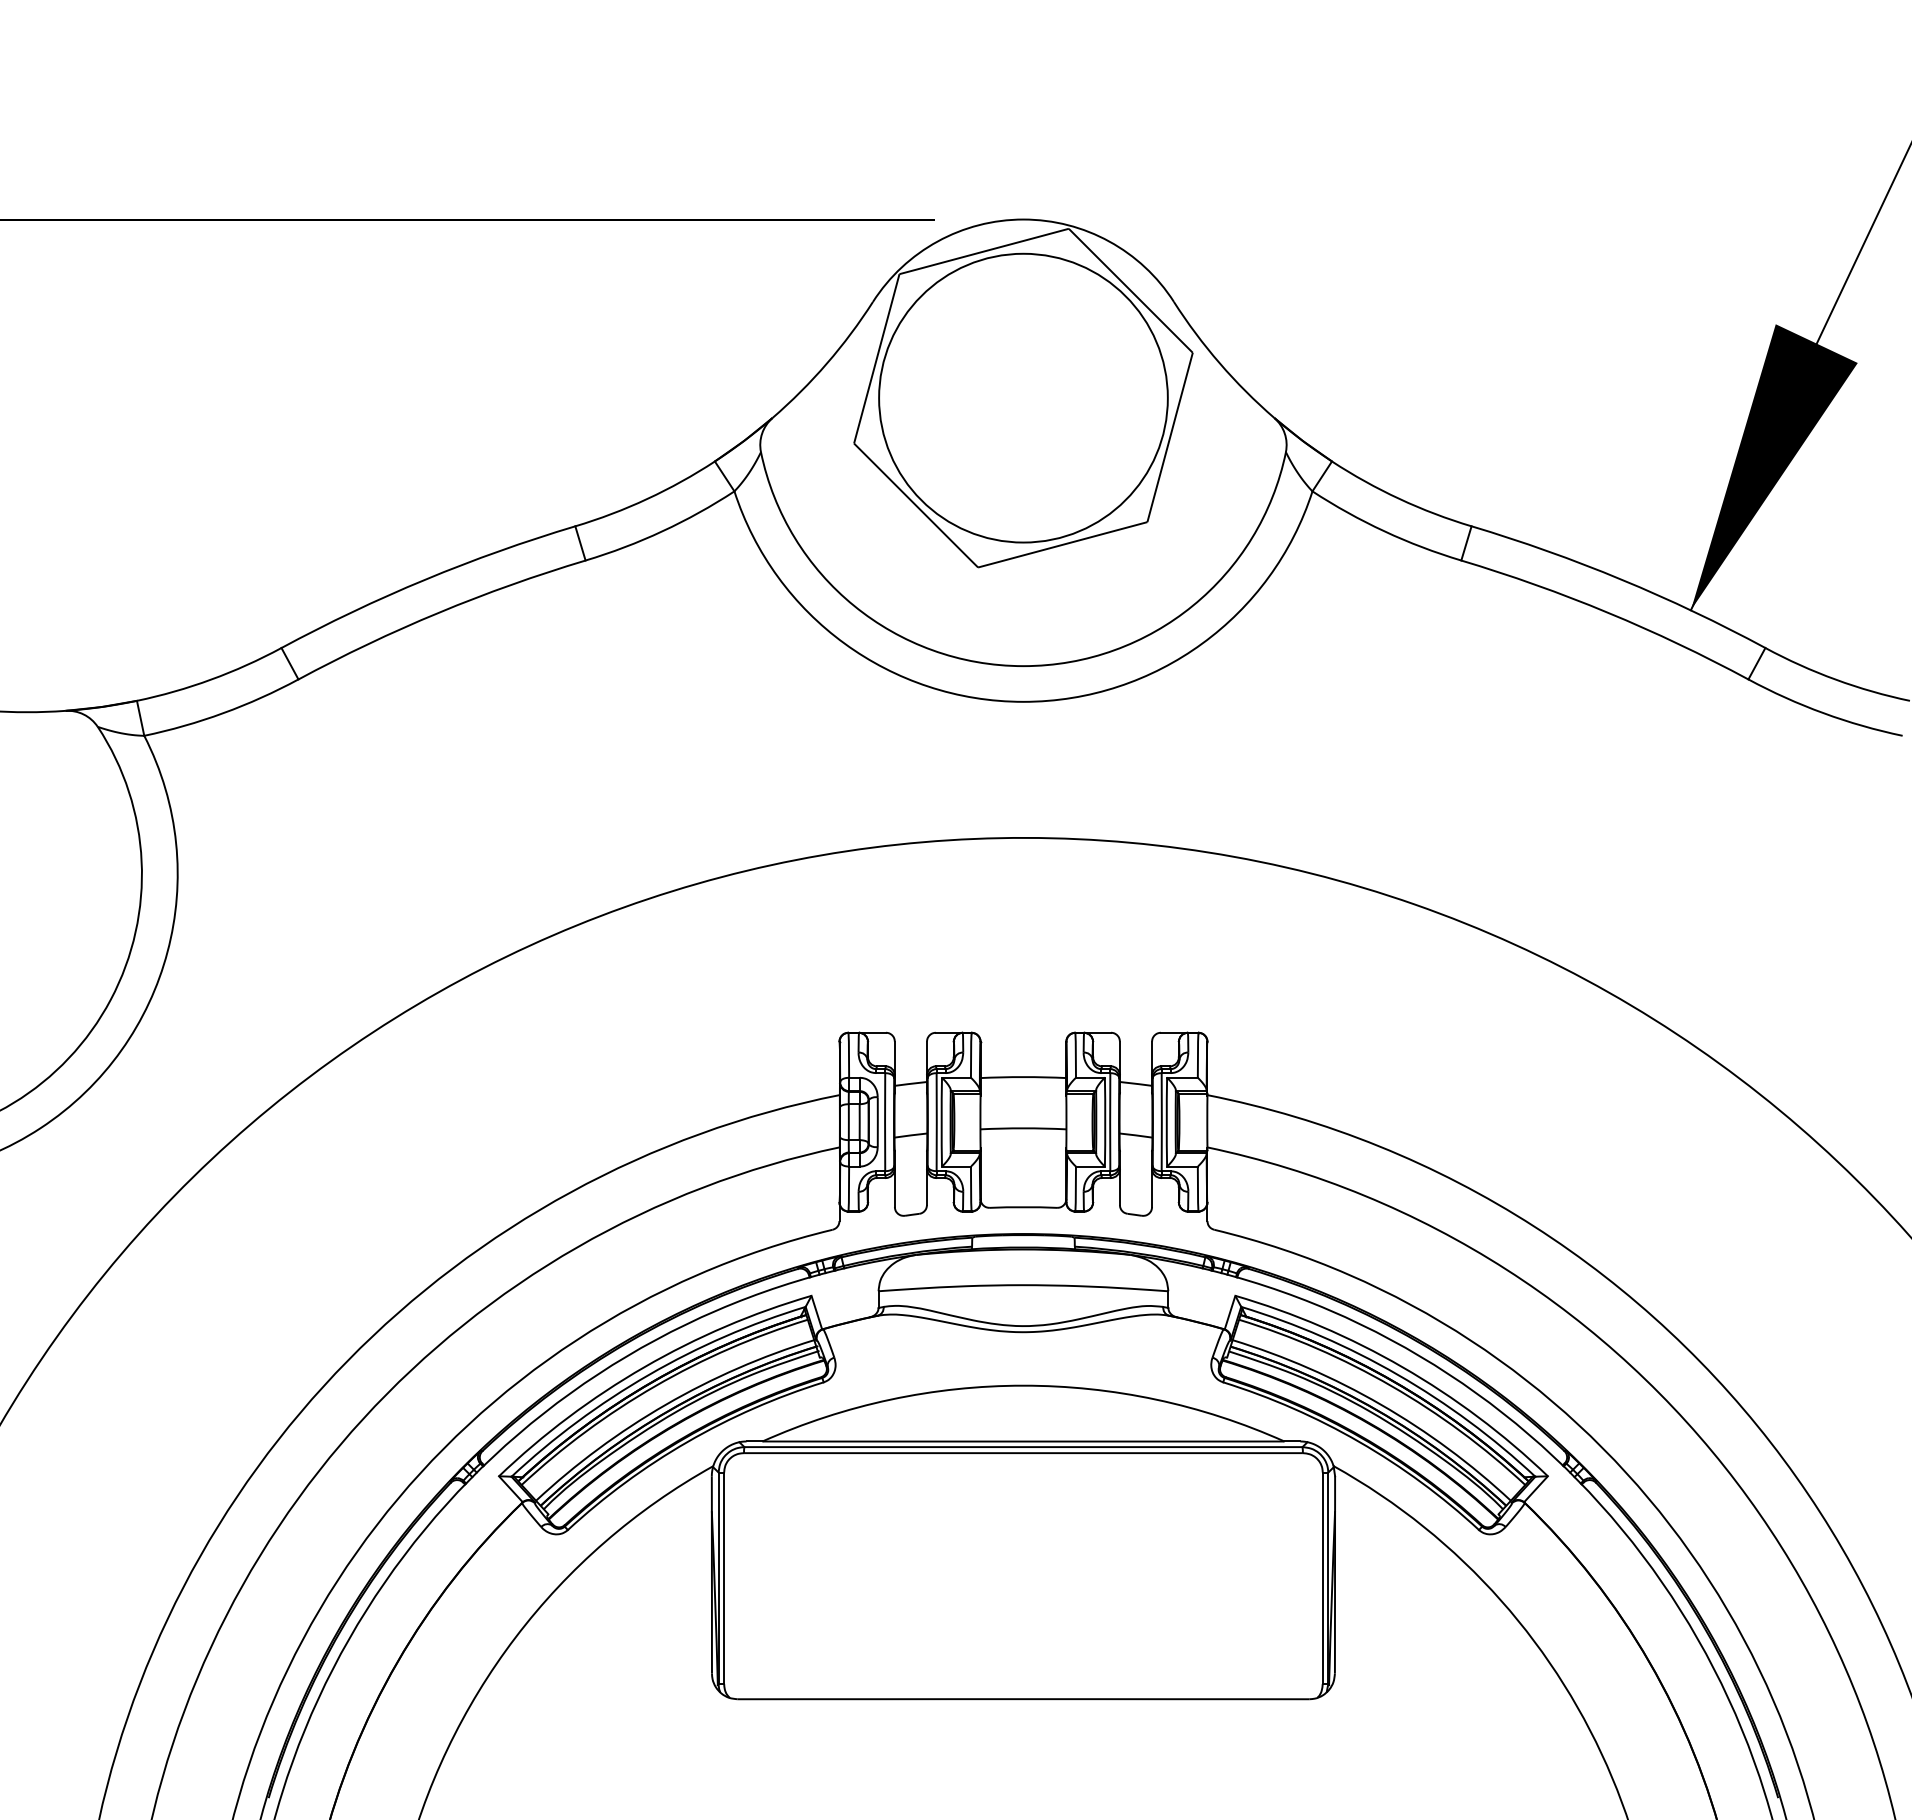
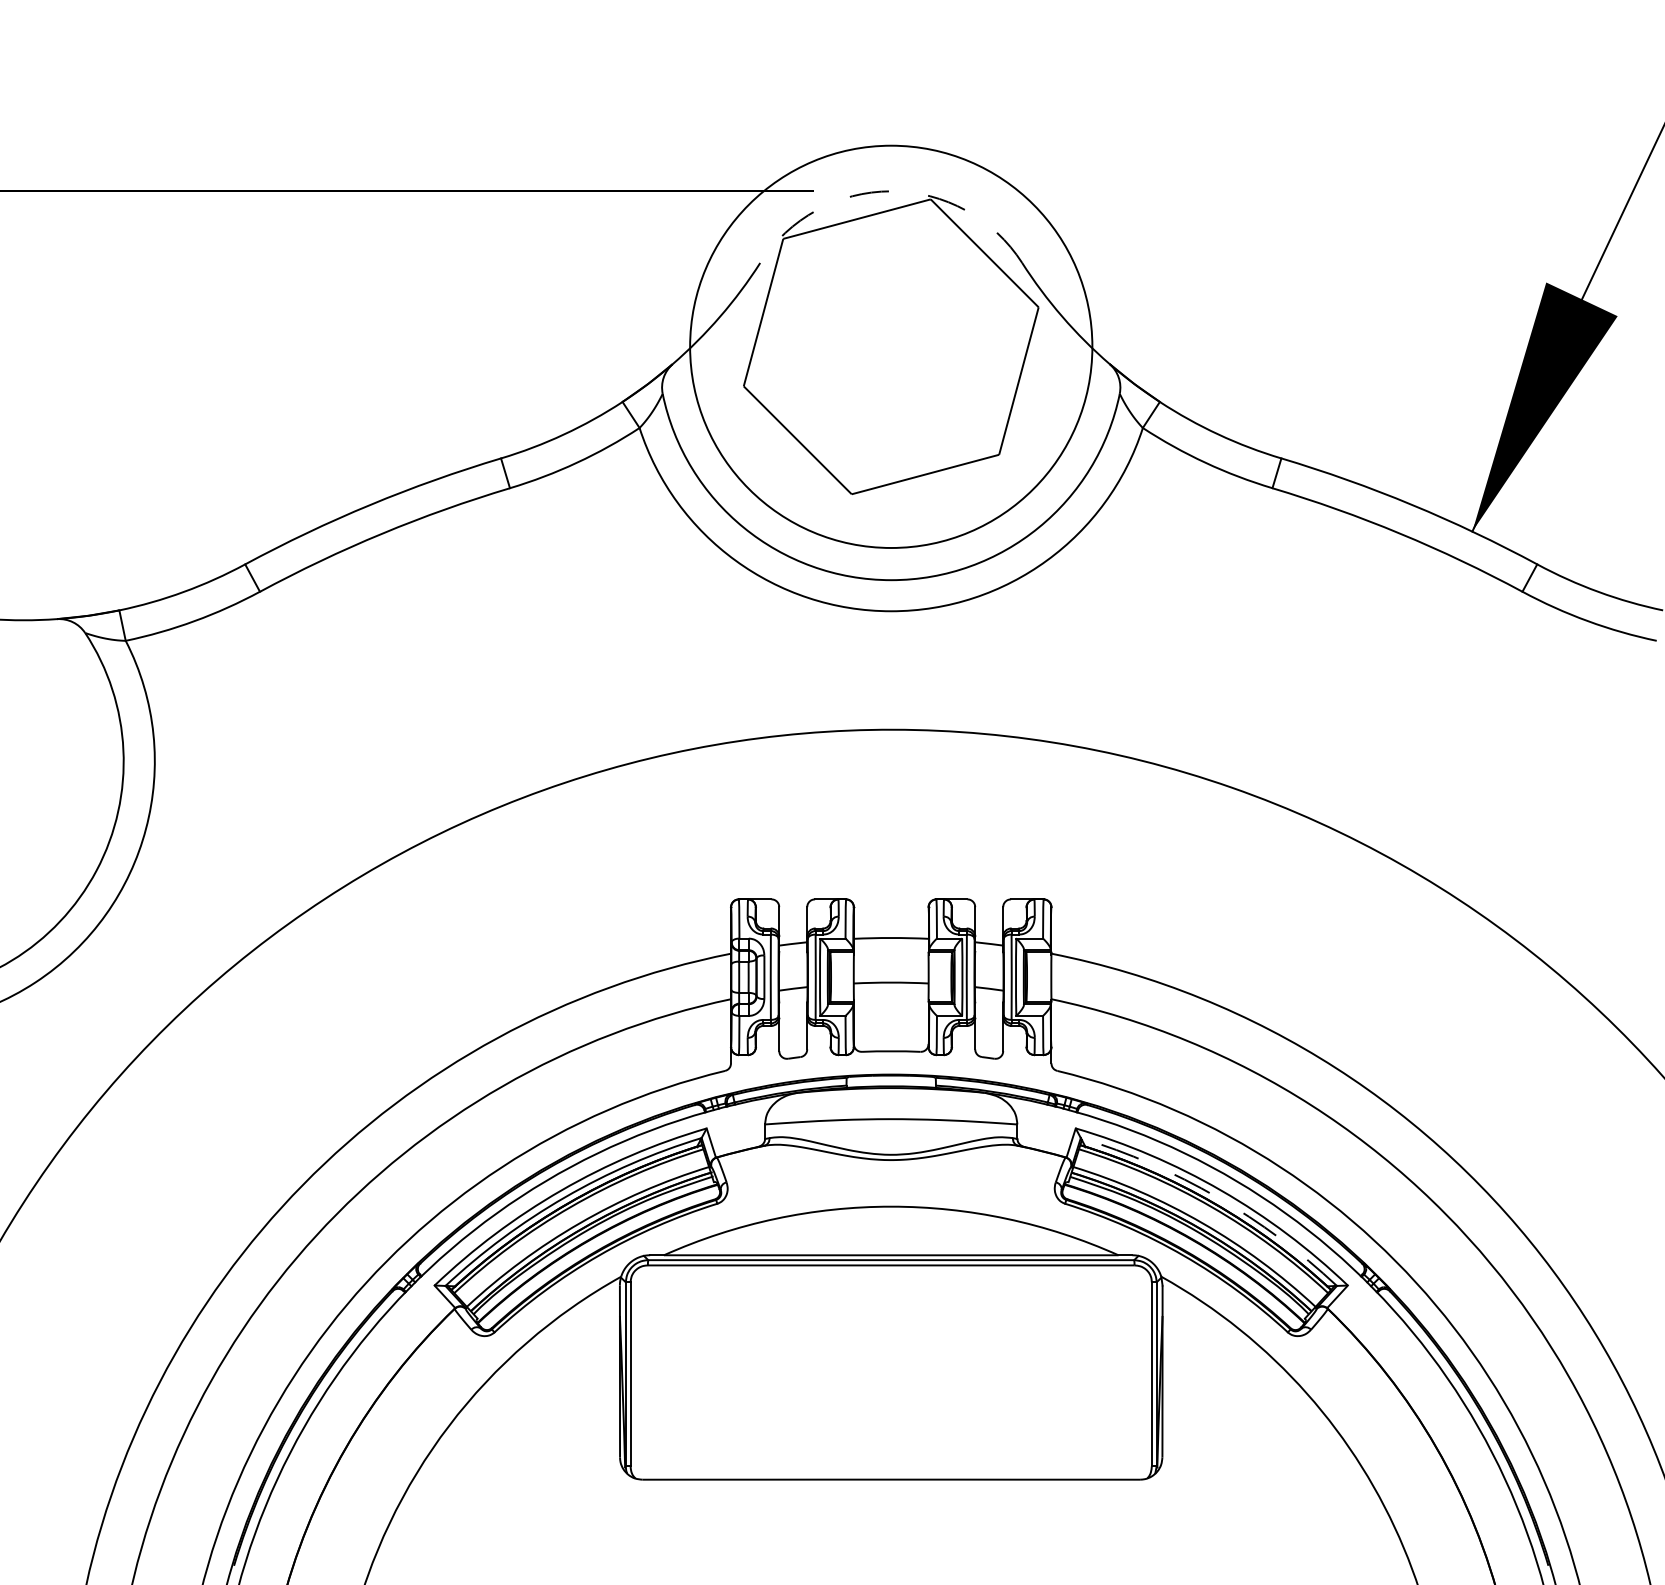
arc: (1023, 219) -> (891, 191), solid -> dashed
circle: (1023, 397) -> (891, 346), size x1.6
arc: (1398, 1374) -> (1217, 1196), solid -> dashed

